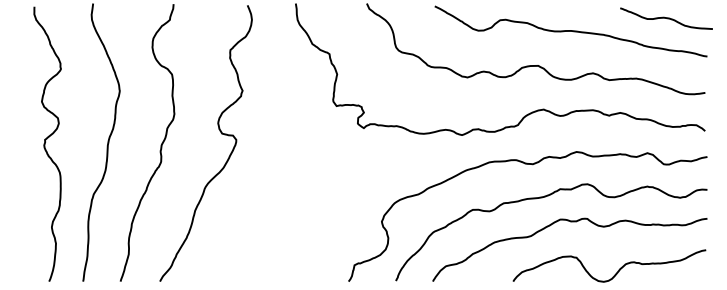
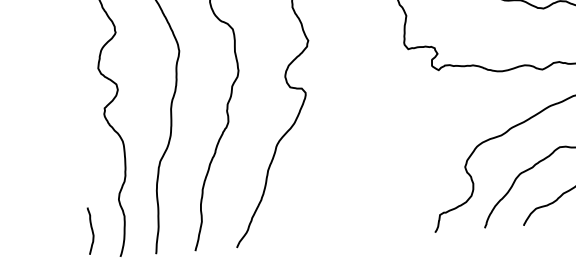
curve: (23, 254) -> (91, 230), added

